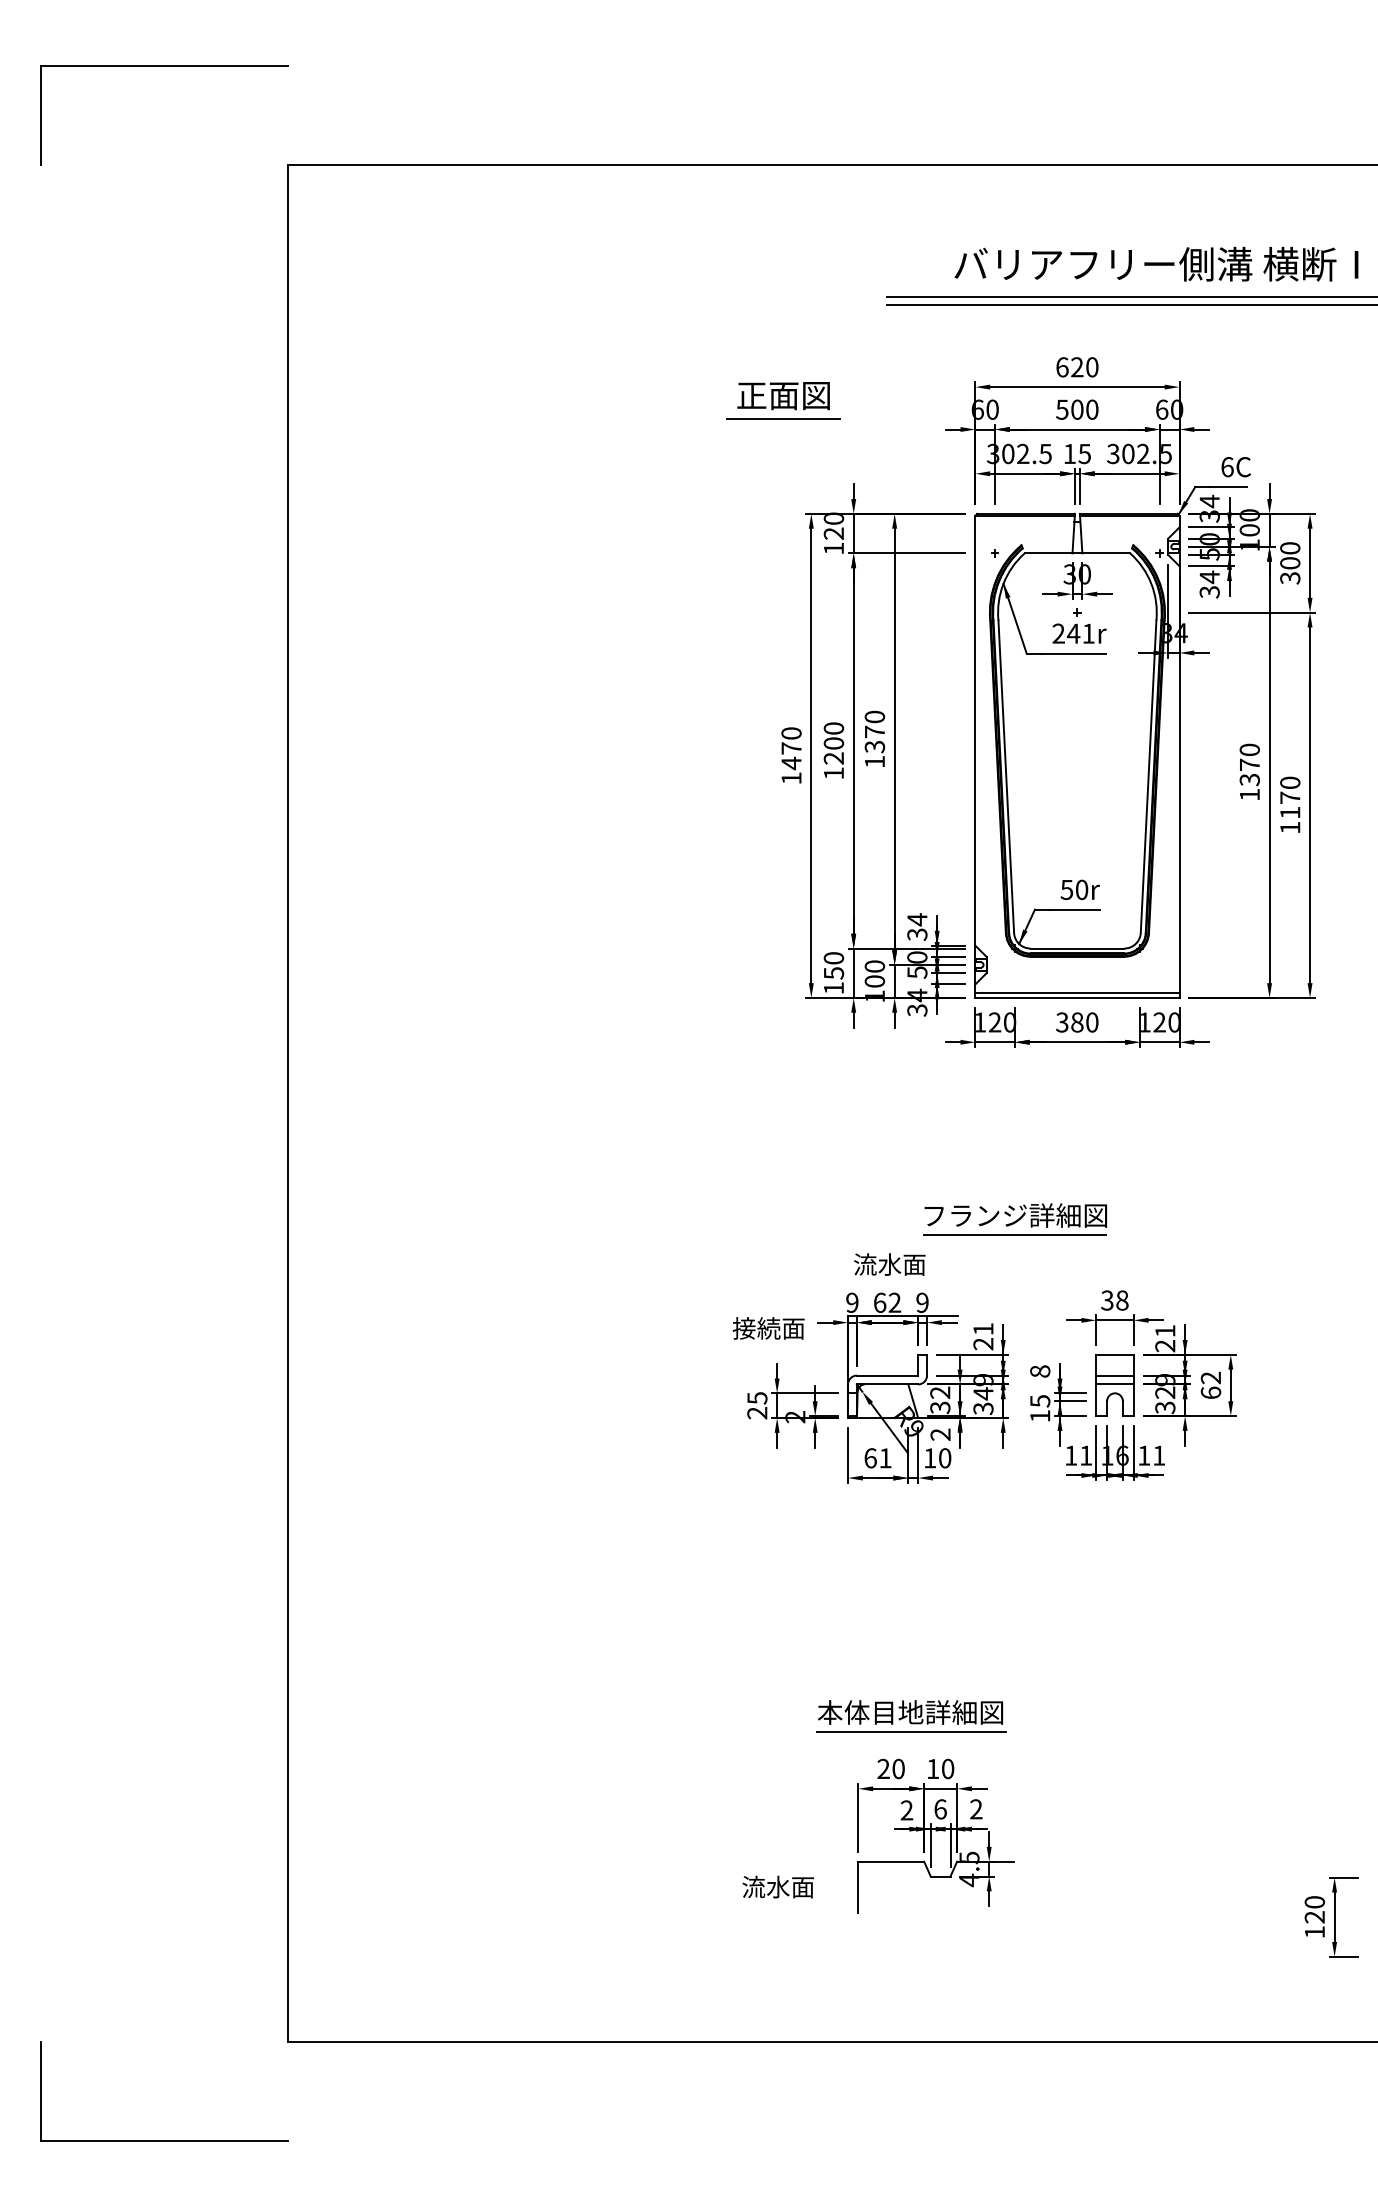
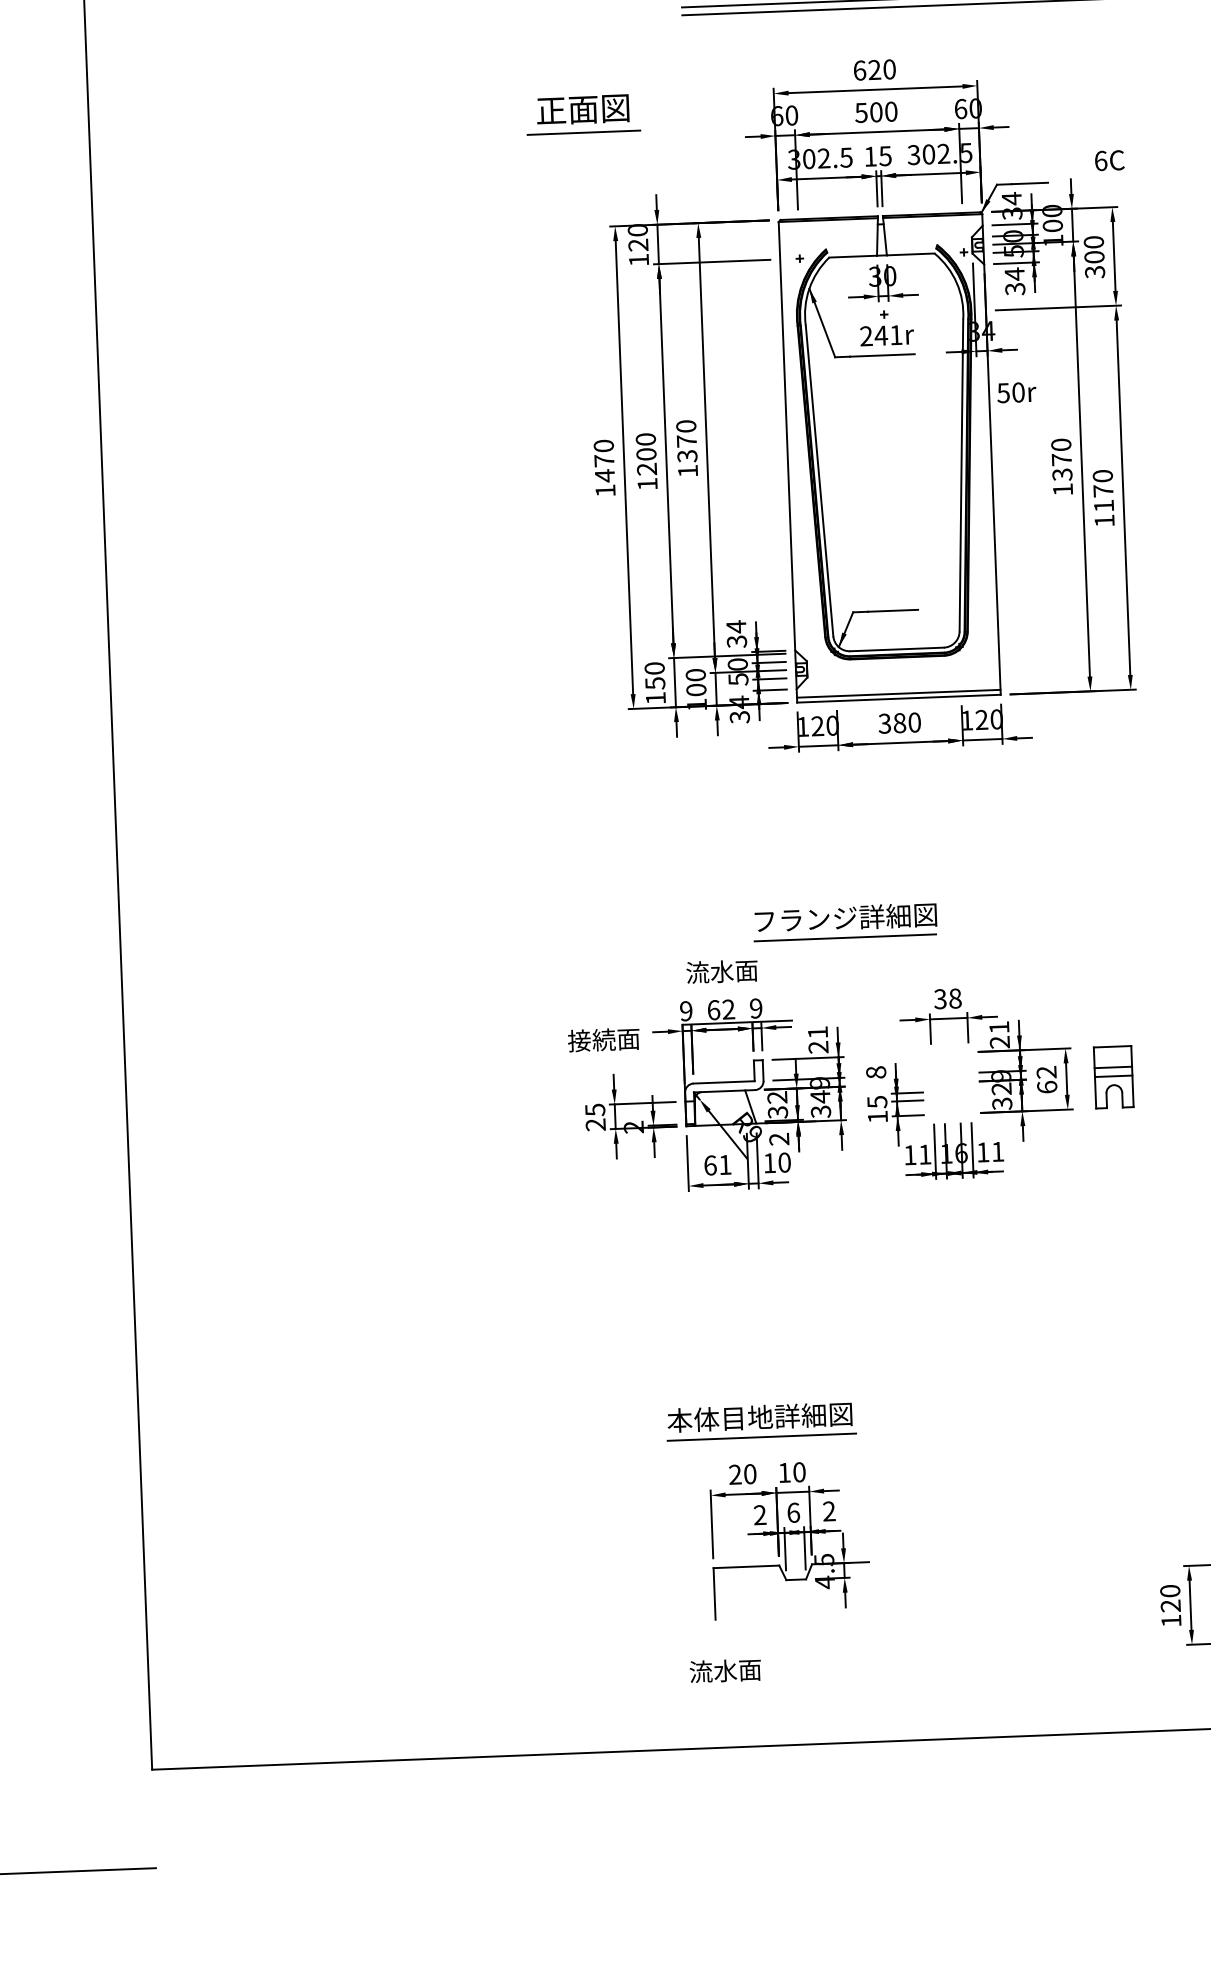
text: (1235, 467) -> (1108, 161), moved
text: (1079, 889) -> (1016, 392), moved
part: (1114, 1385) -> (1113, 1077), moved
text: (777, 1886) -> (724, 1670), moved

